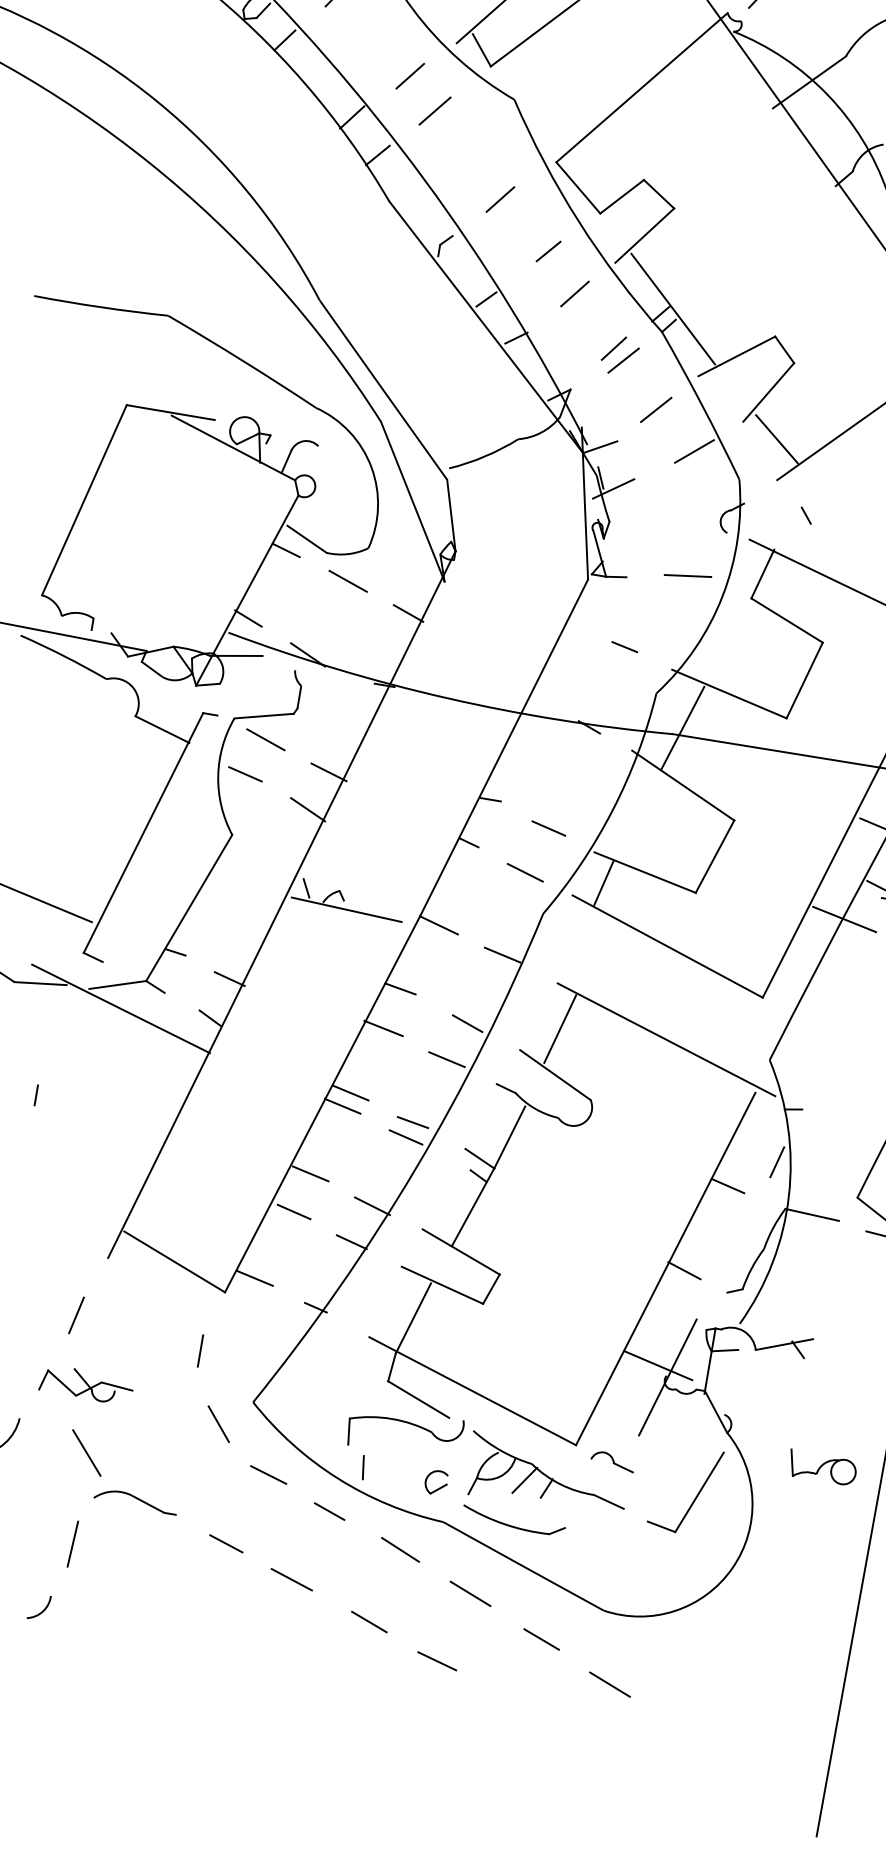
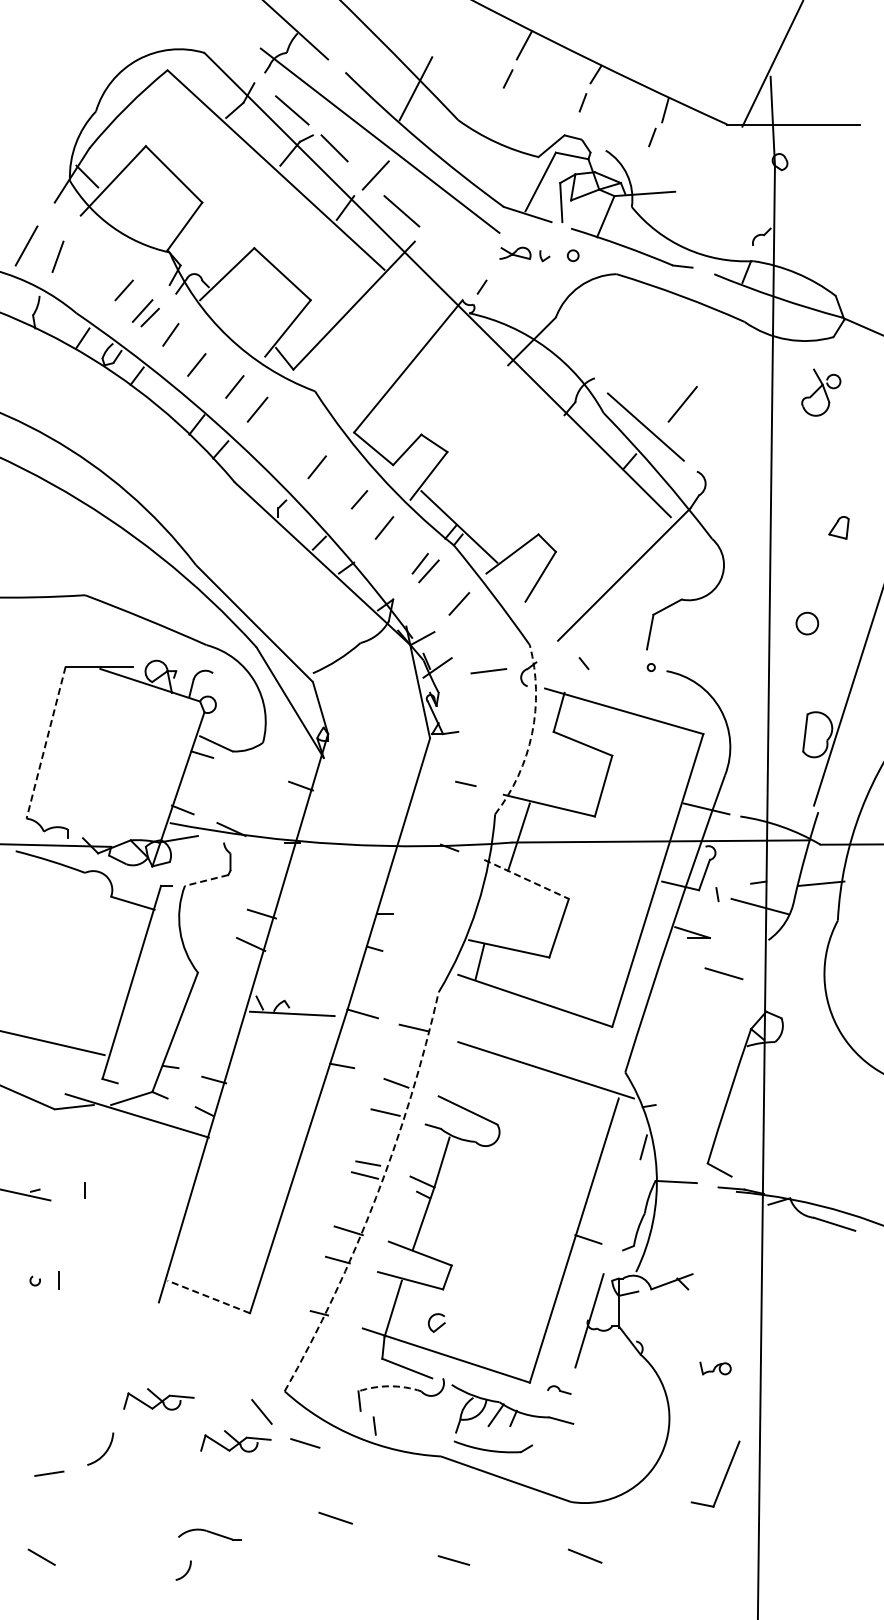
line: (365, 38) -> (196, 364), added
line: (776, 439) -> (552, 610), removed
line: (693, 450) -> (492, 629), removed
line: (83, 501) -> (45, 743), solid -> dashed
line: (687, 576) -> (488, 671), moved
line: (348, 580) -> (252, 769), removed
arc: (723, 595) -> (532, 733), solid -> dashed
line: (263, 716) -> (206, 880), solid -> dashed
line: (265, 739) -> (210, 897), removed
line: (246, 773) -> (200, 925), removed
line: (683, 785) -> (526, 879), solid -> dashed
line: (549, 828) -> (432, 928), removed
line: (525, 872) -> (420, 963), removed
line: (844, 919) -> (663, 958), removed
line: (383, 1028) -> (334, 1097), removed
line: (559, 1028) -> (465, 1075), removed
line: (350, 1093) -> (318, 1149), removed
line: (341, 1106) -> (313, 1160), removed
arc: (416, 1168) -> (376, 1197), solid -> dashed
line: (310, 1173) -> (298, 1214), removed
line: (728, 1185) -> (610, 1170), removed
line: (294, 1211) -> (291, 1244), removed
line: (174, 1261) -> (208, 1296), solid -> dashed
line: (255, 1277) -> (270, 1298), removed
line: (76, 1314) -> (142, 1348), removed
line: (199, 1350) -> (238, 1359), removed
line: (657, 1364) -> (580, 1312), removed
arc: (391, 1419) -> (389, 1386), solid -> dashed
line: (86, 1452) -> (167, 1449), removed
part: (177, 1457) -> (235, 1441), added
part: (613, 1460) -> (559, 1389), size x0.7
part: (822, 1467) -> (715, 1368), size x0.6
part: (436, 1481) -> (436, 1322), moved
part: (694, 1497) -> (723, 1478), moved
part: (135, 1501) -> (209, 1534), moved
line: (330, 1511) -> (355, 1462), removed
line: (72, 1543) -> (168, 1518), removed
line: (226, 1543) -> (282, 1499), removed
line: (400, 1548) -> (412, 1481), removed
line: (471, 1592) -> (470, 1505), removed
arc: (42, 1609) -> (186, 1571), moved
line: (369, 1621) -> (398, 1539), removed
line: (541, 1638) -> (528, 1530), removed

